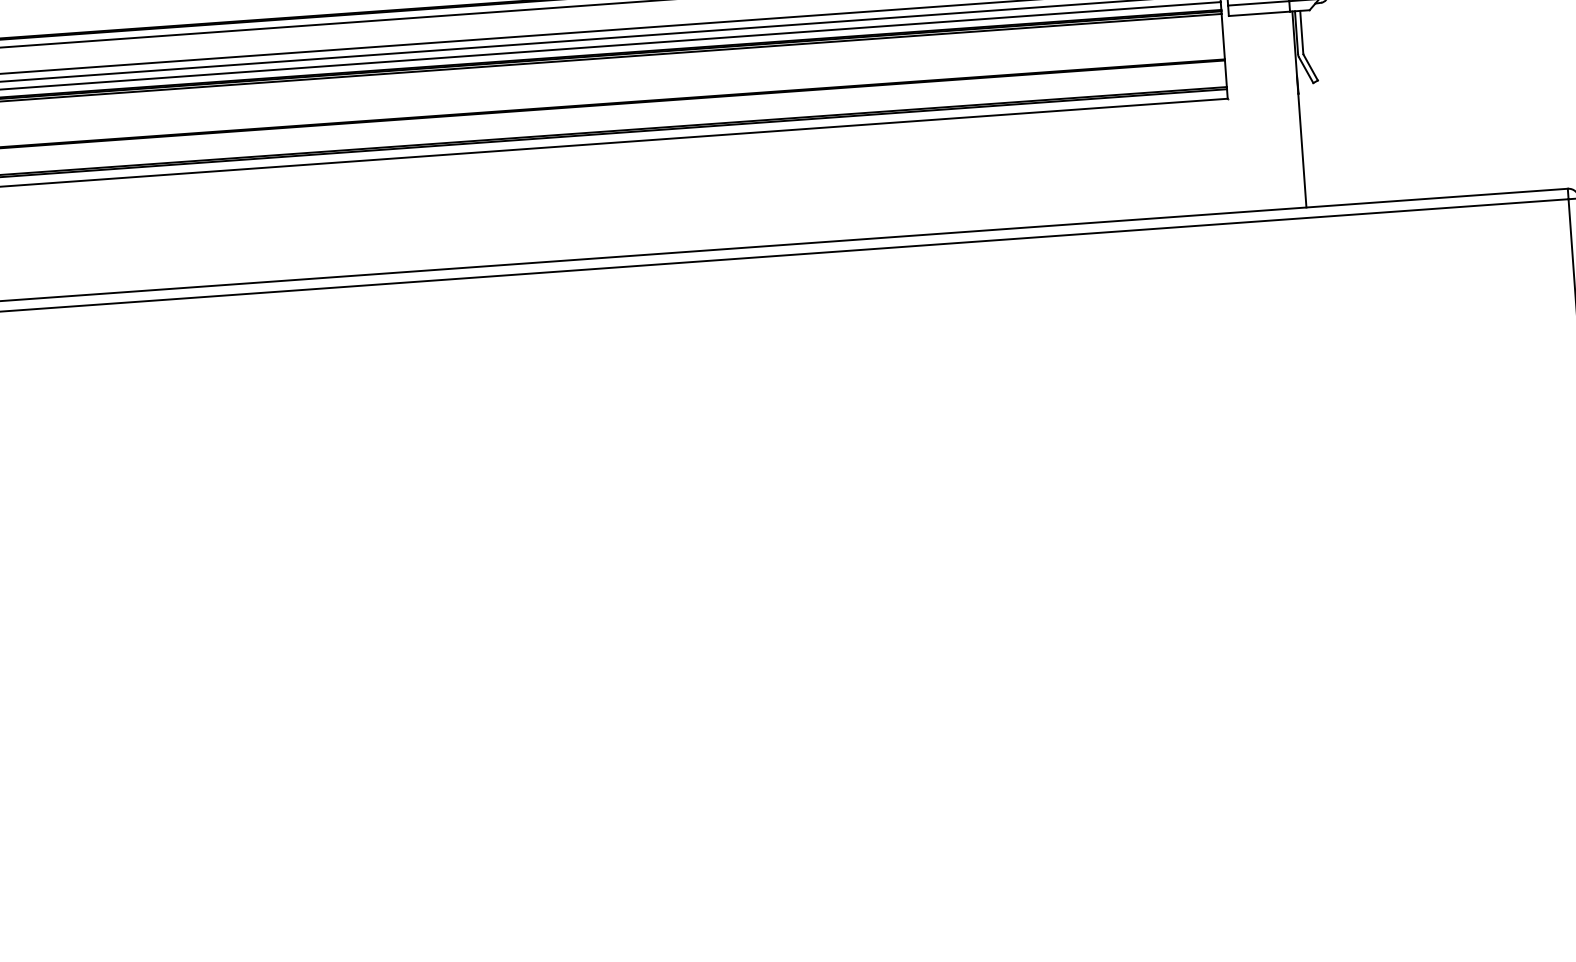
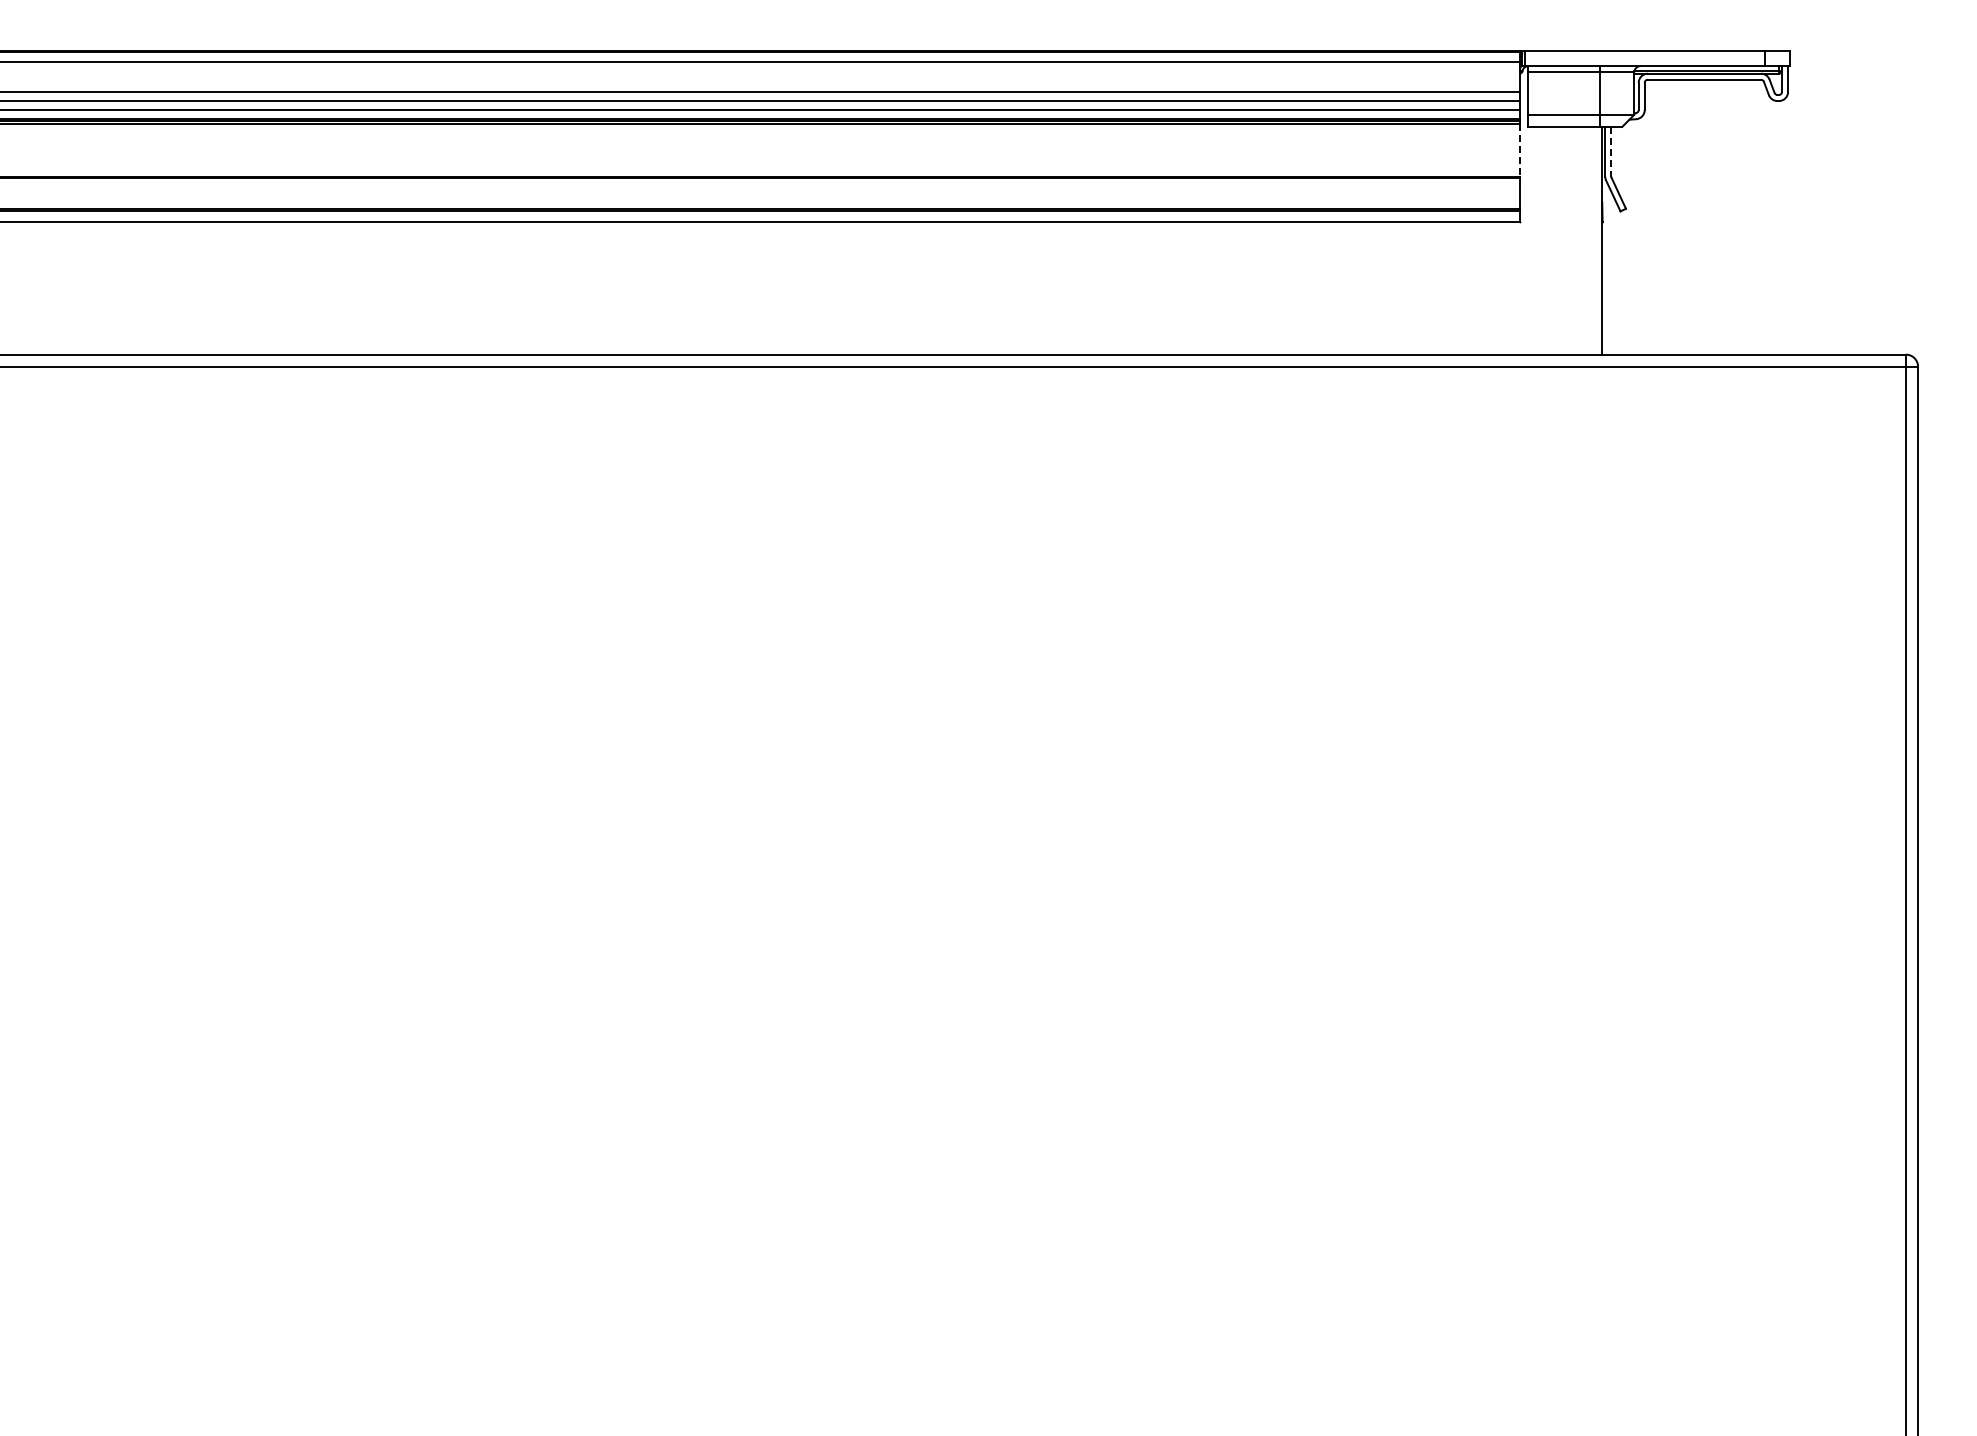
line: (1301, 32) -> (1611, 151), solid -> dashed
line: (1223, 36) -> (1520, 150), solid -> dashed

